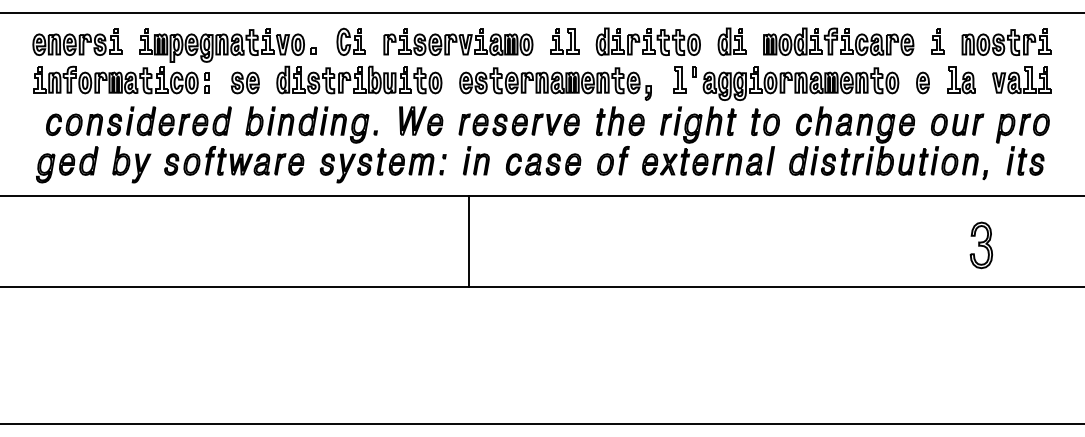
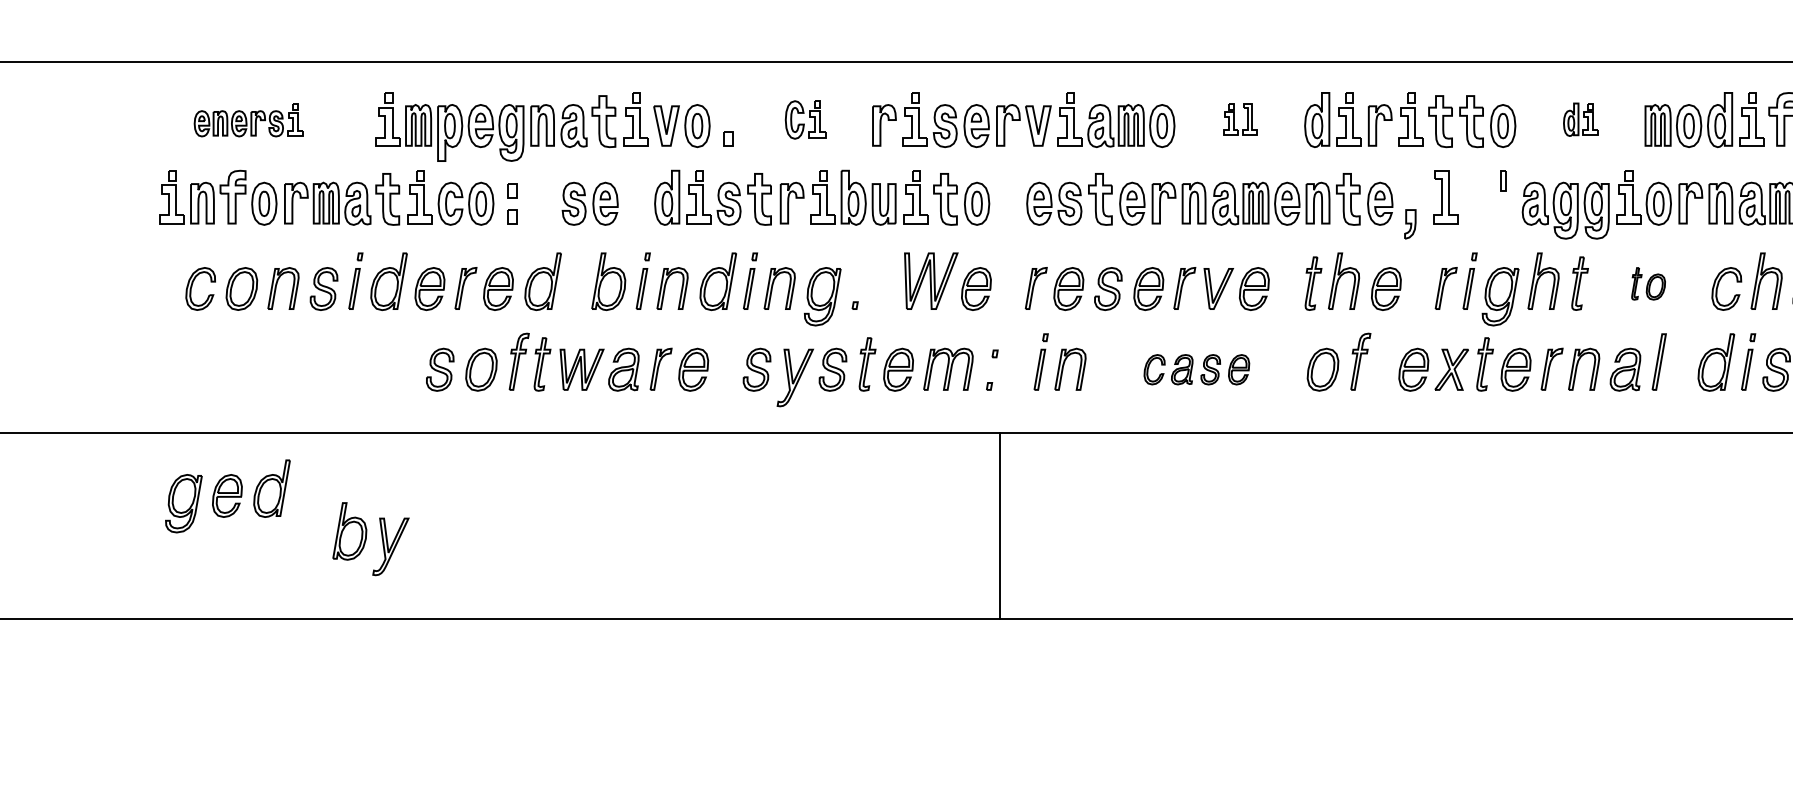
part: (77, 41) -> (248, 119), size x0.6
part: (350, 41) -> (804, 119), size x0.7
part: (564, 41) -> (1239, 119), size x0.6
part: (731, 41) -> (1579, 119), size x0.6
part: (679, 79) -> (1445, 196), moved
part: (765, 122) -> (1648, 284), size x0.6
part: (67, 164) -> (228, 495), moved
part: (131, 164) -> (370, 538), moved
part: (543, 164) -> (1196, 369), size x0.7
line: (468, 240) -> (999, 524), moved

